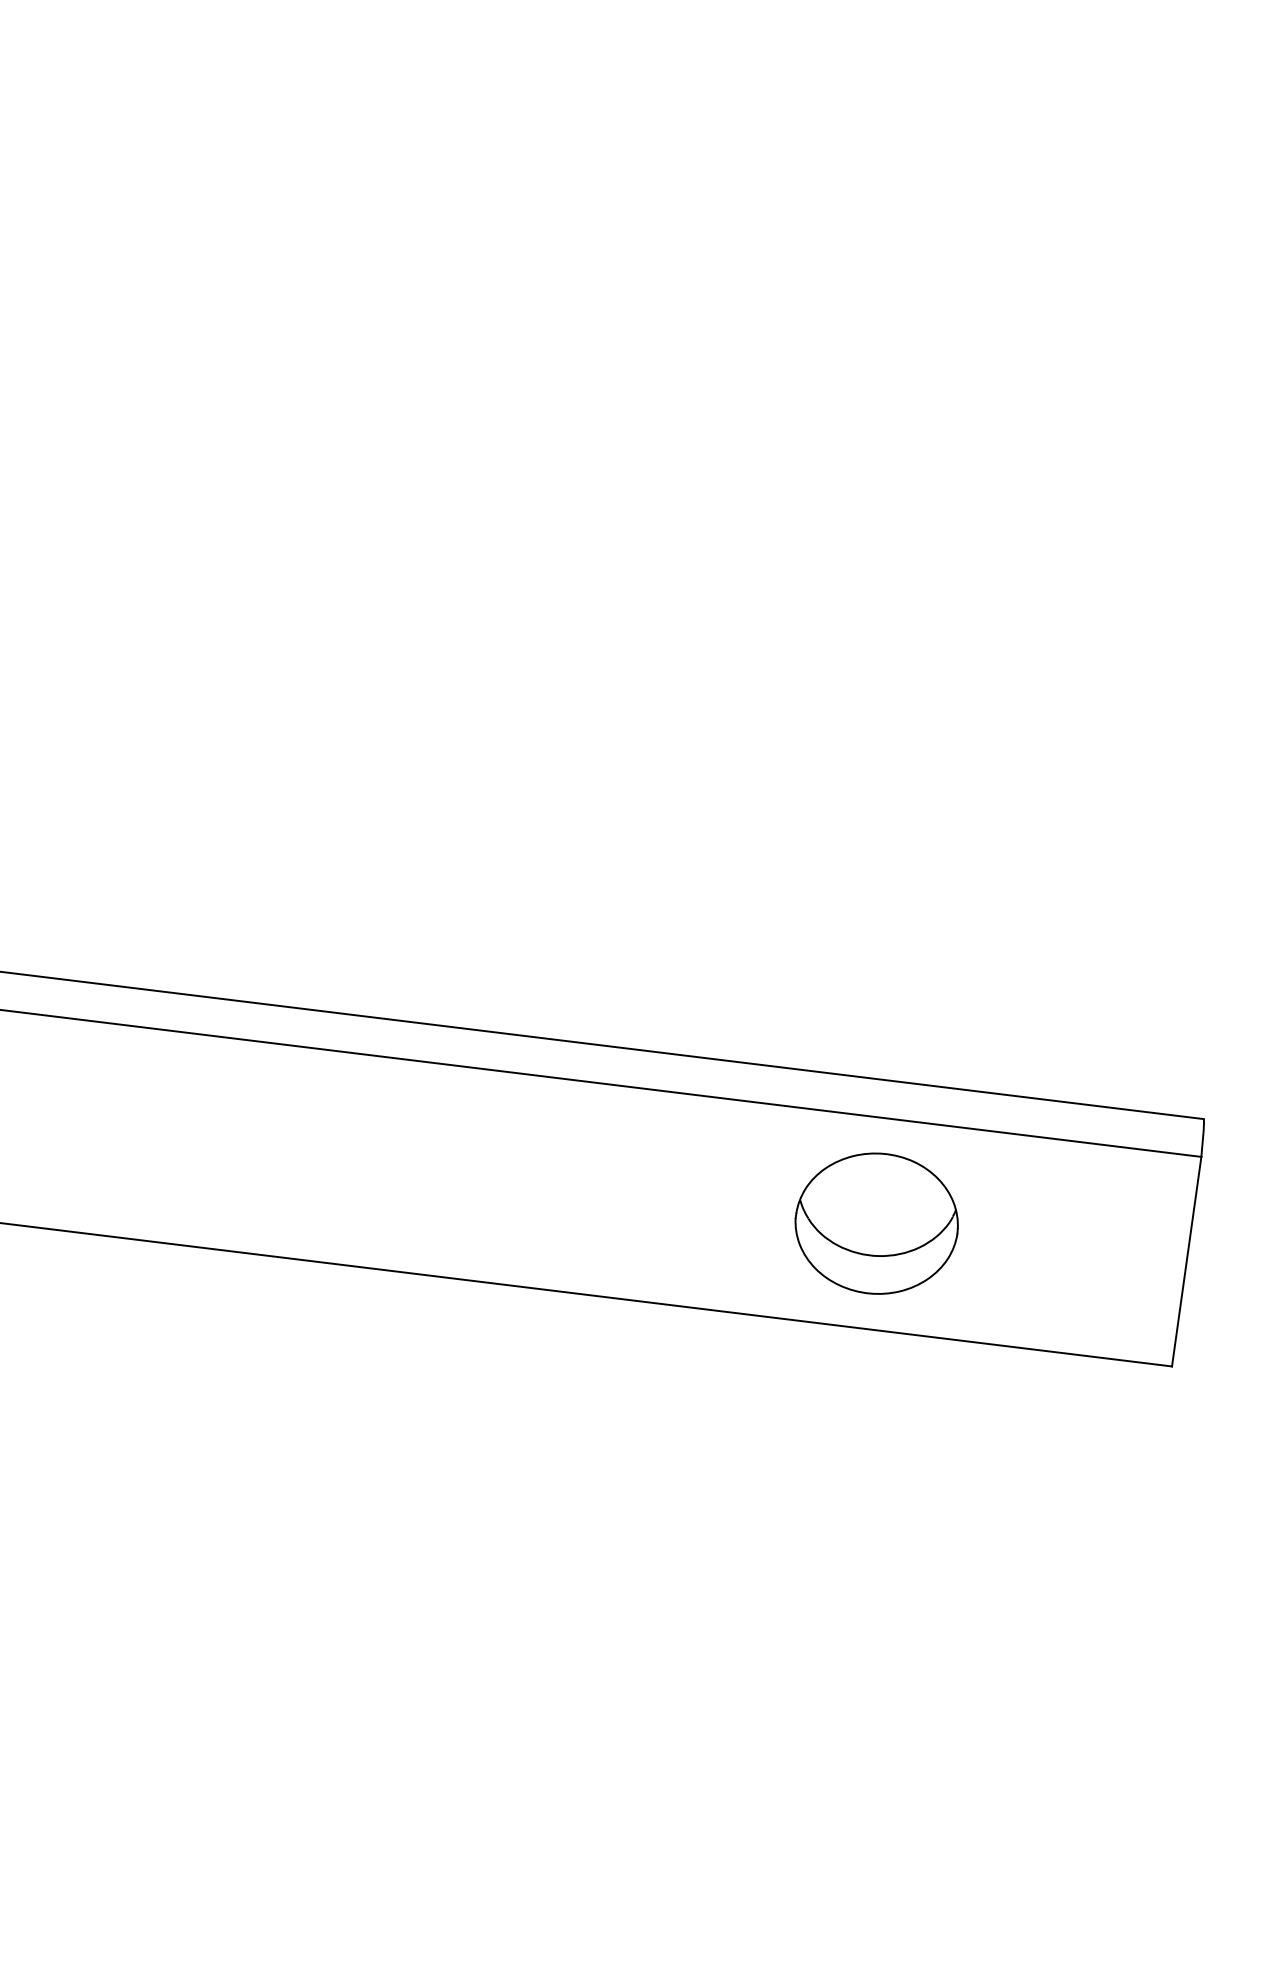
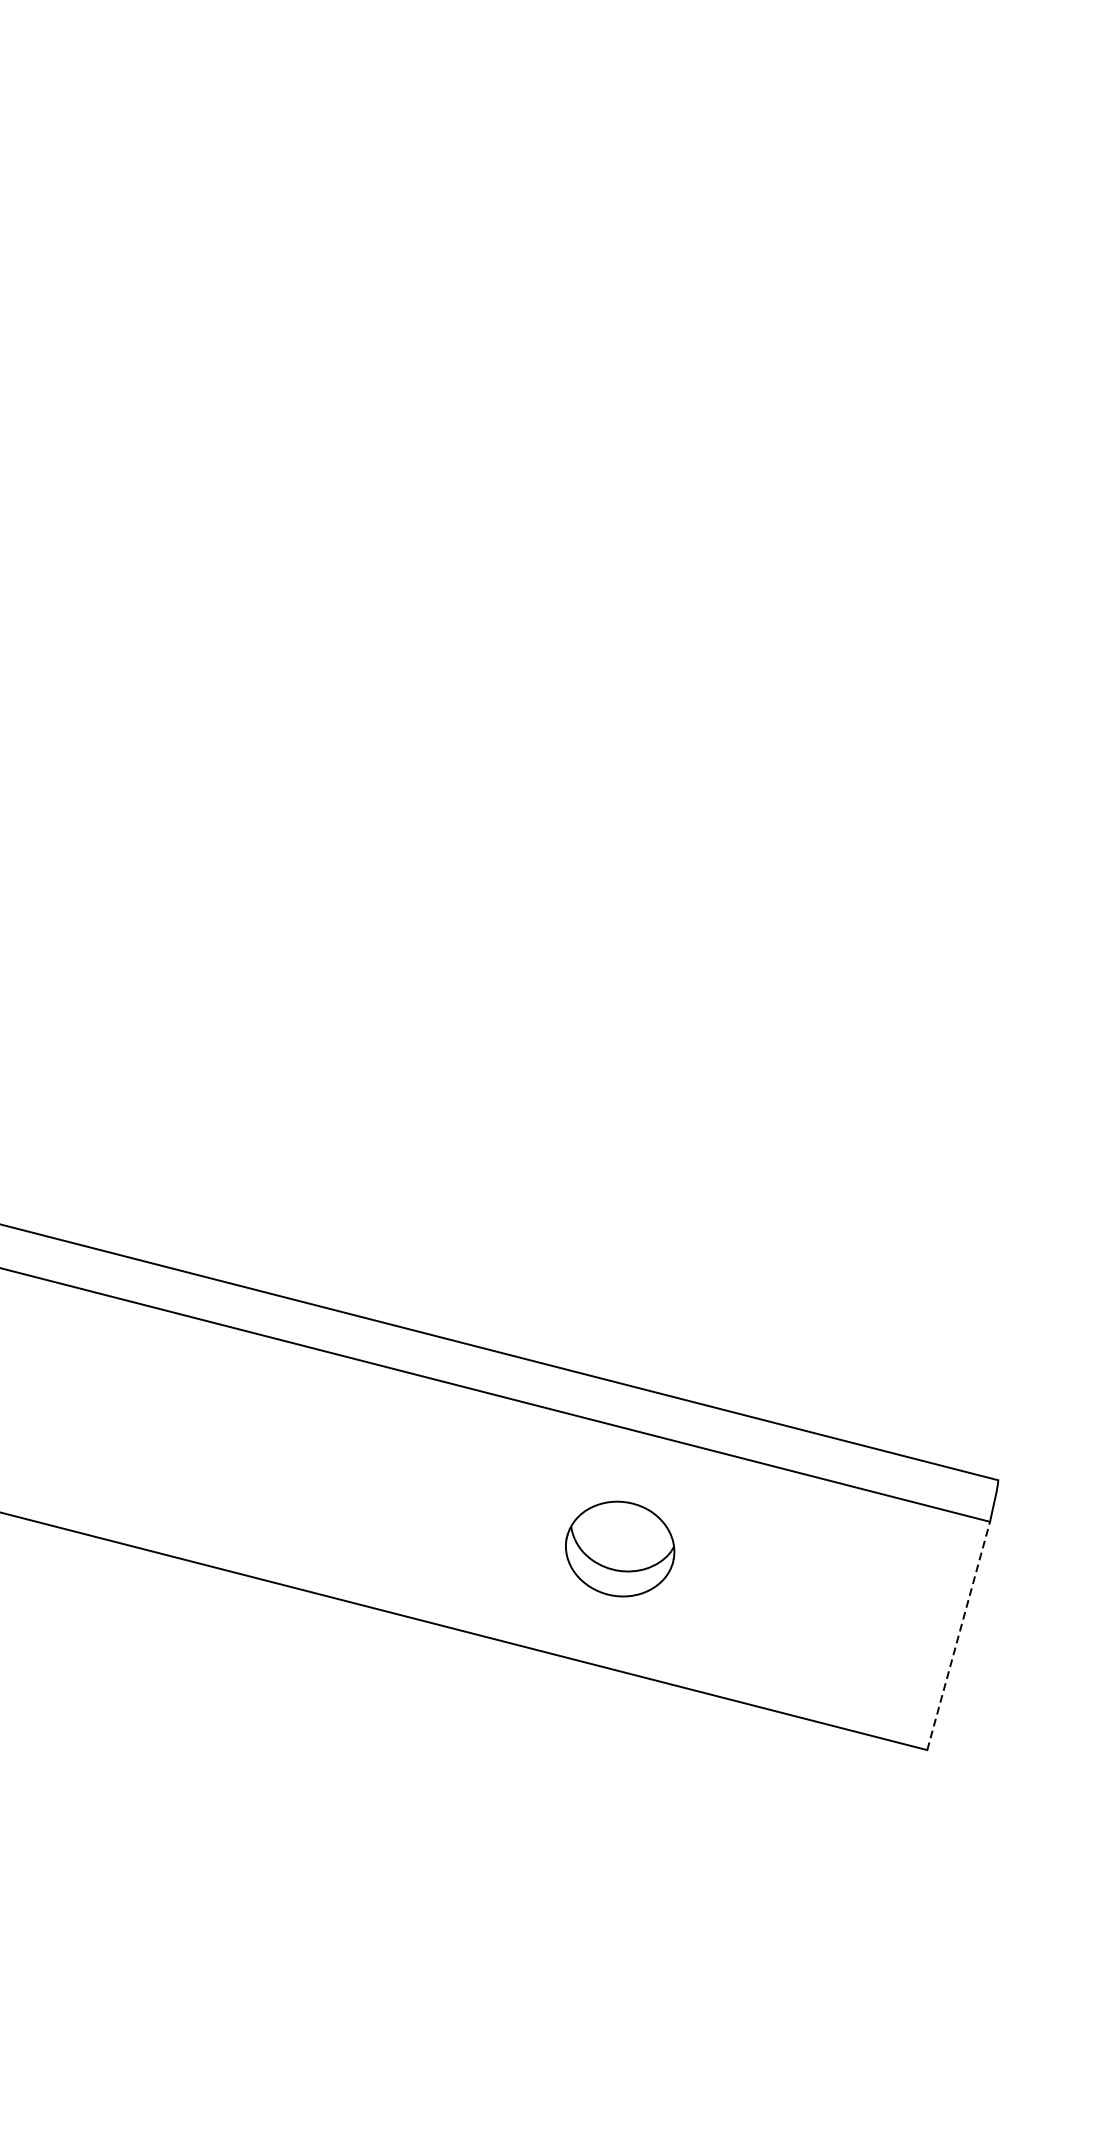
part: (876, 1223) -> (620, 1548), size x0.6
line: (1186, 1261) -> (958, 1635), solid -> dashed

